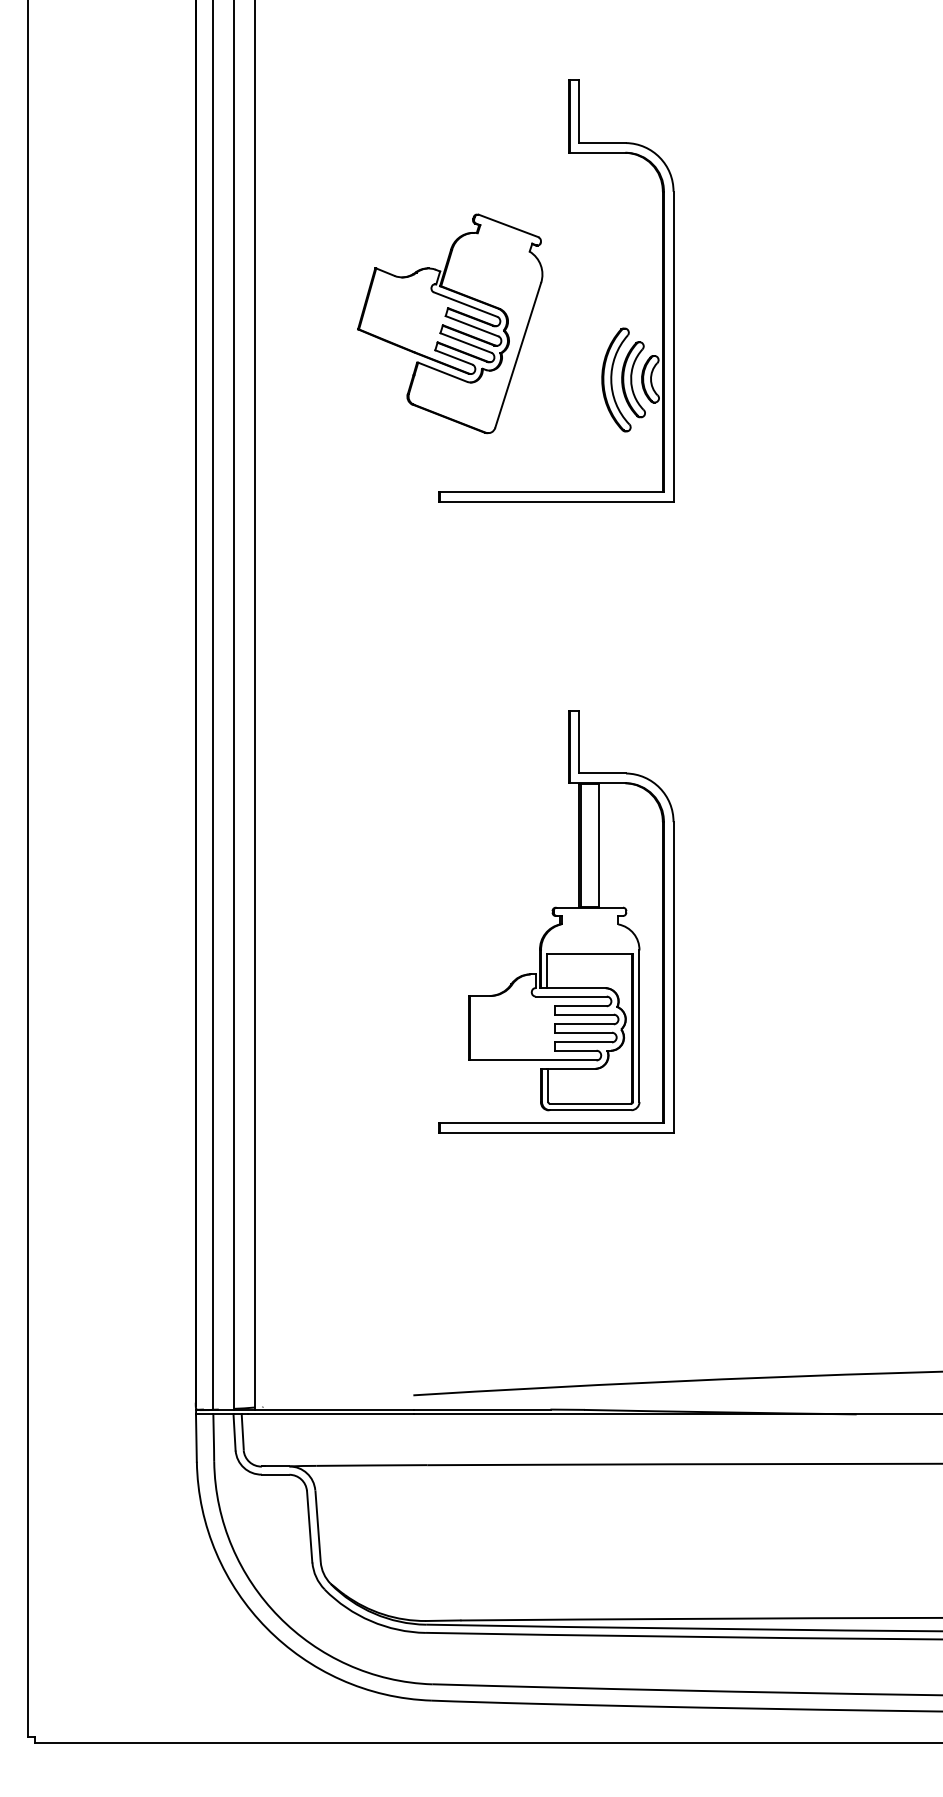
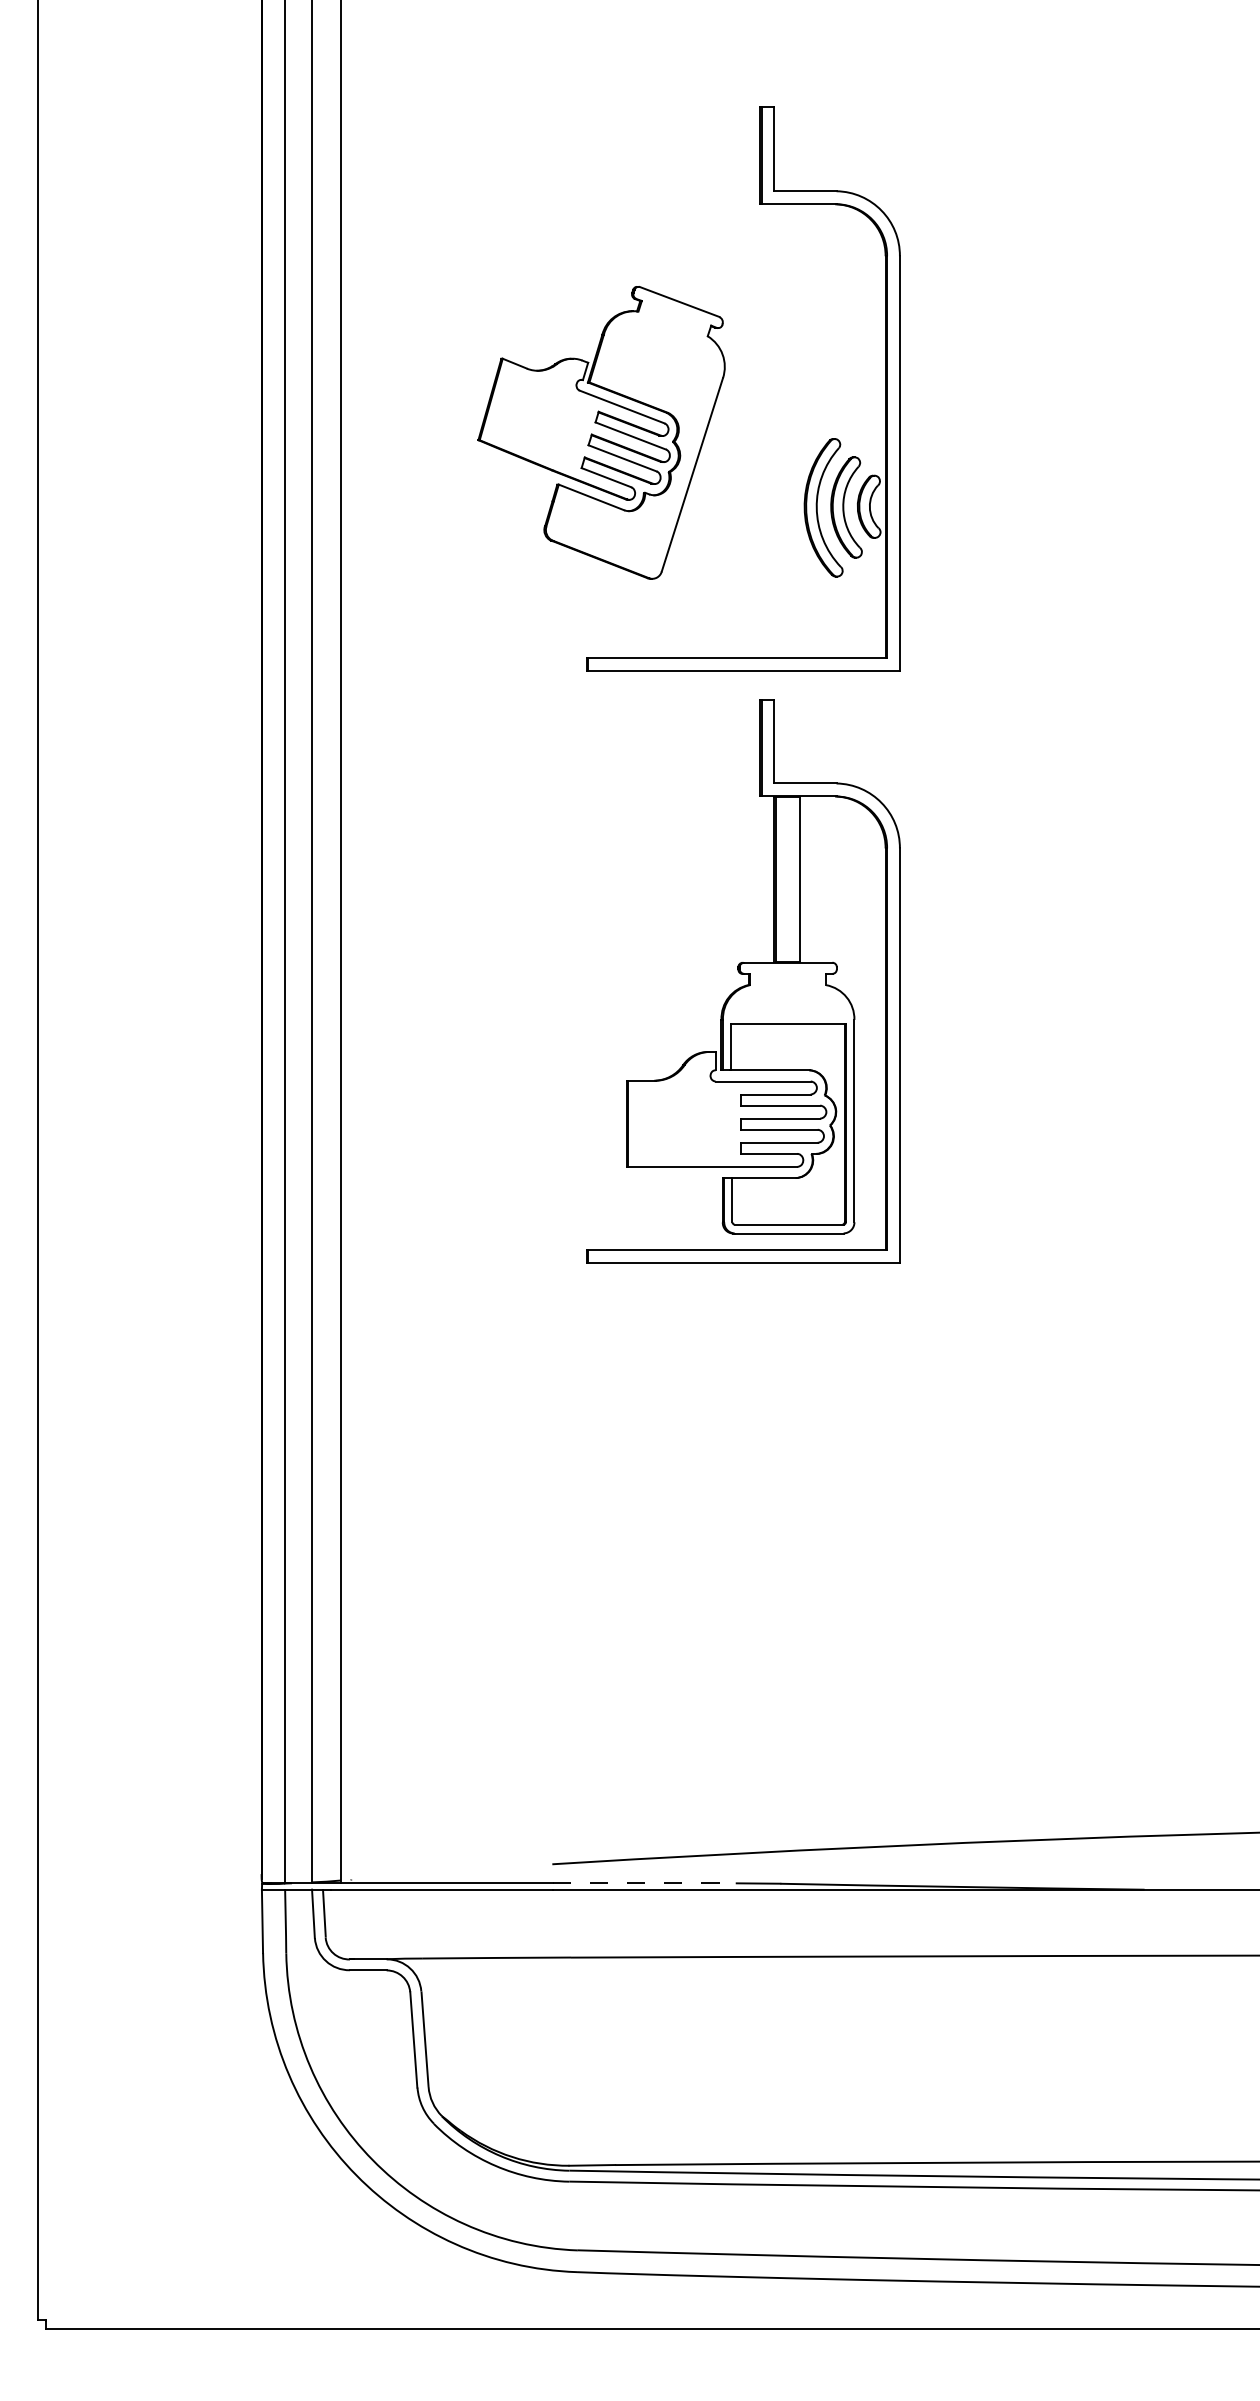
part: (556, 921) -> (743, 981), moved
line: (483, 1409) -> (645, 1883), solid -> dashed

